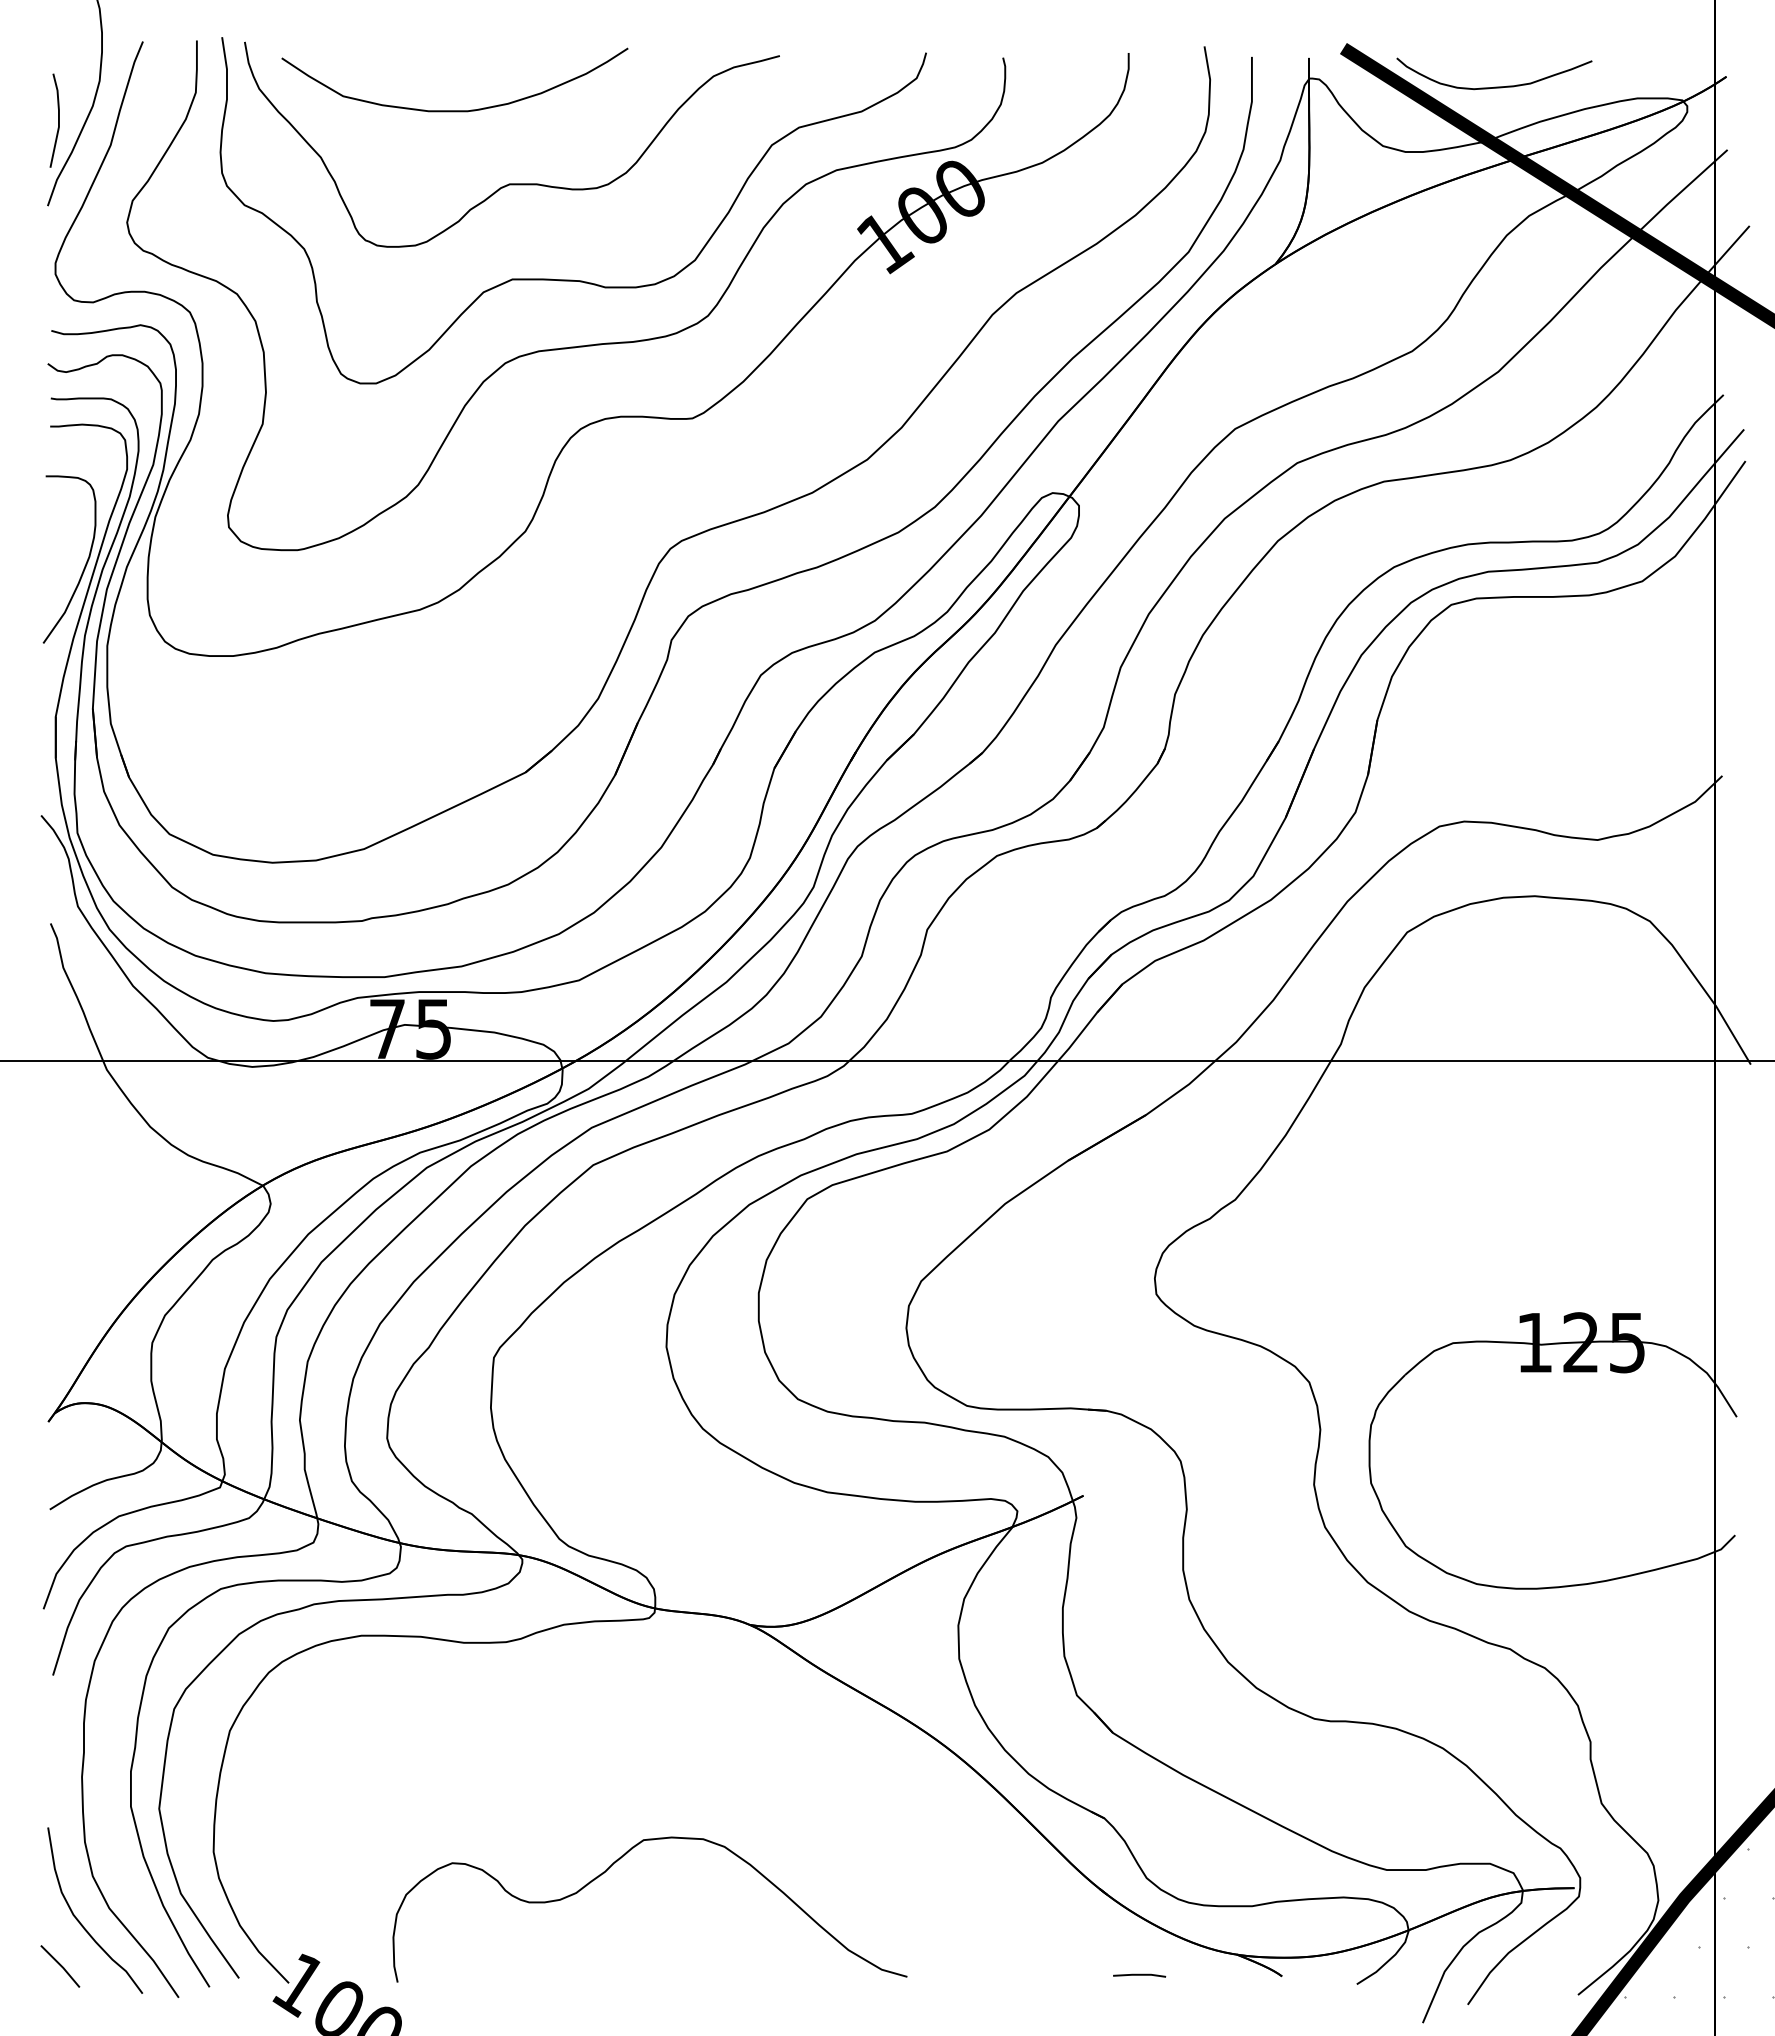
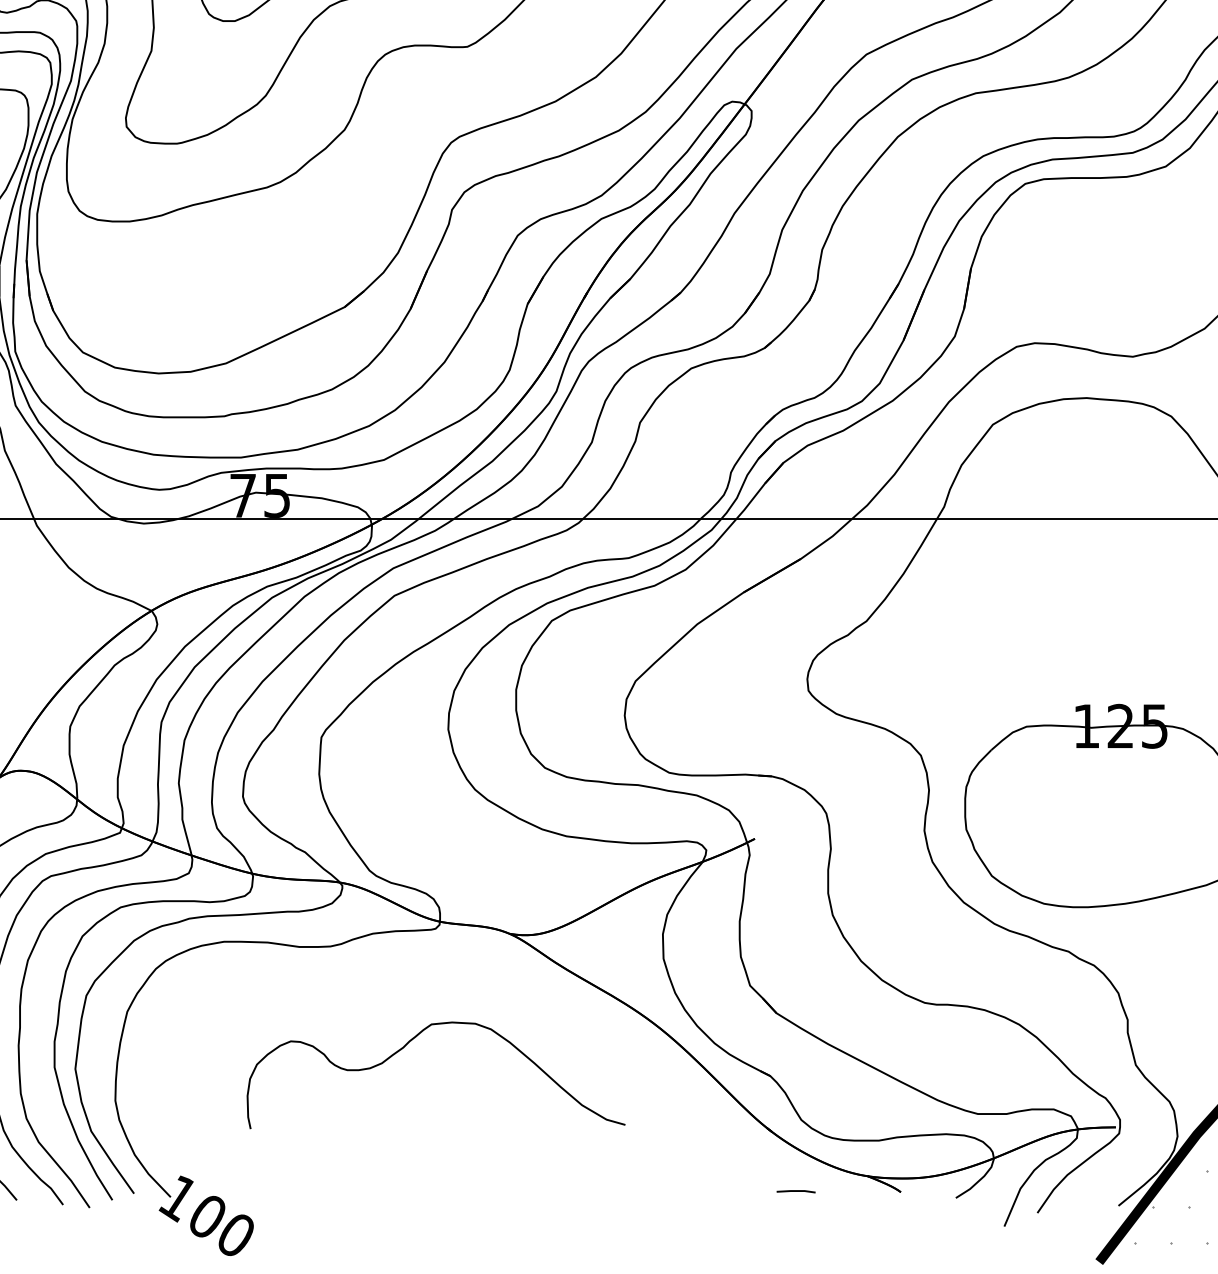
curve: (615, 1863) -> (410, 1041), moved

